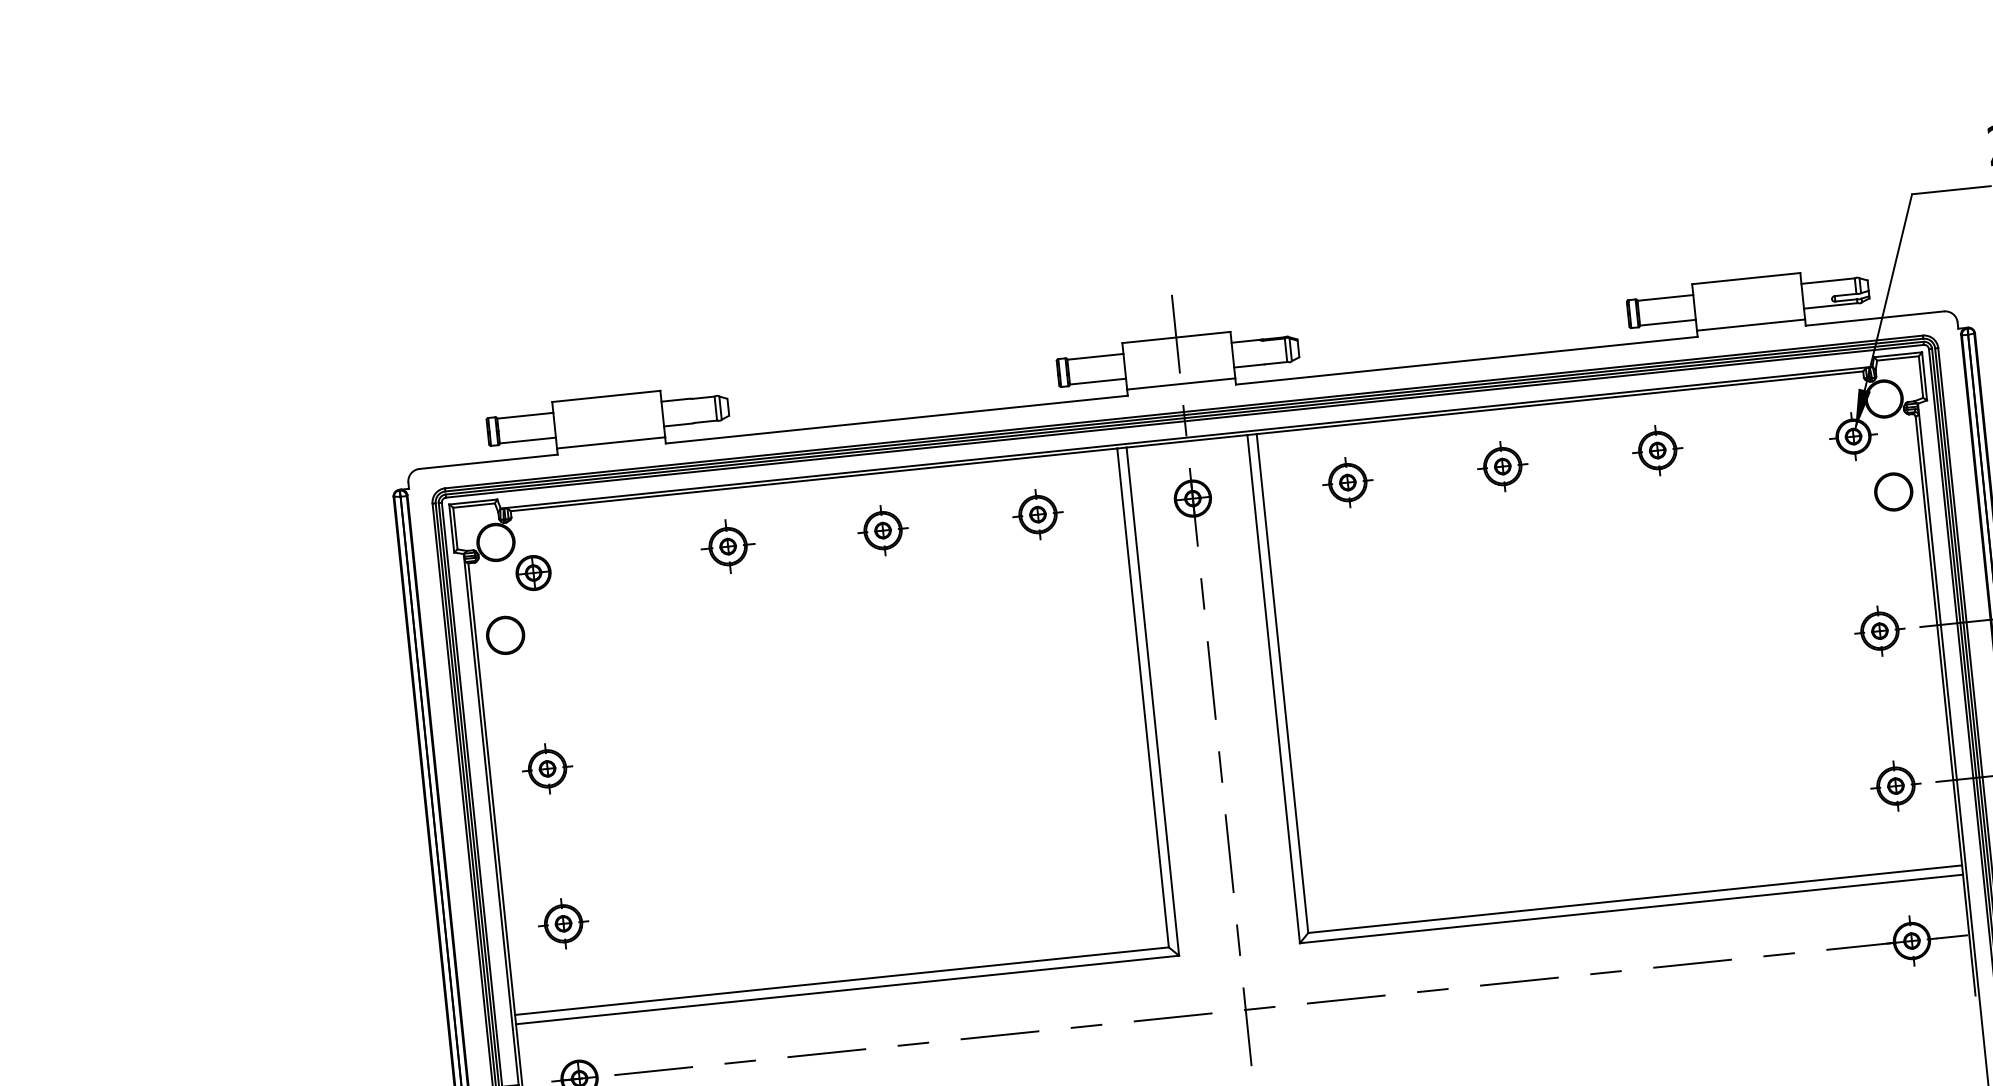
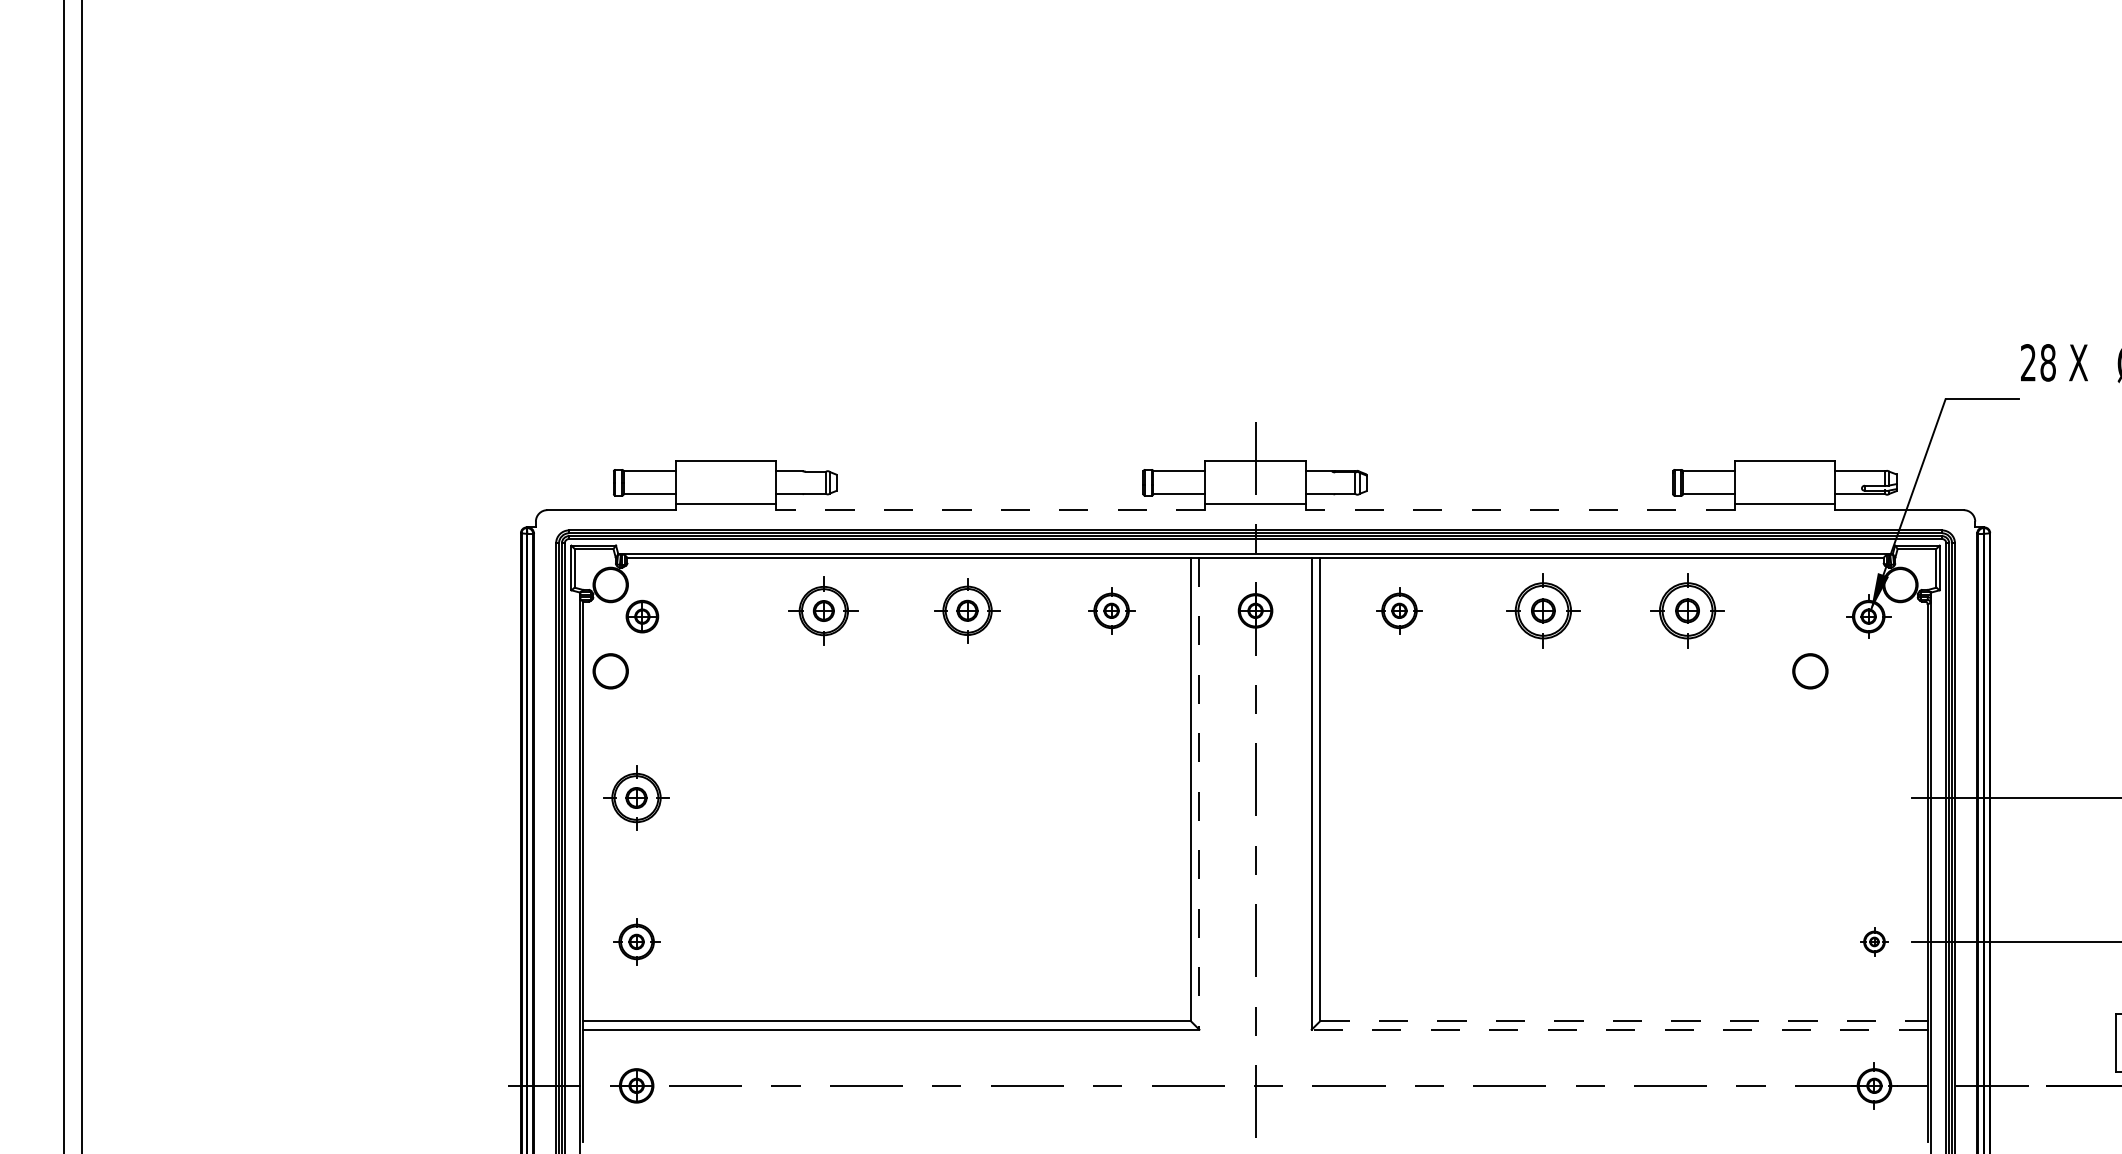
line: (1465, 361) -> (1519, 510), solid -> dashed
line: (896, 420) -> (990, 510), solid -> dashed
part: (1656, 450) -> (1686, 610), size x1.6
part: (1502, 466) -> (1543, 610), size x1.6
circle: (1893, 492) -> (1810, 671), moved
part: (882, 530) -> (967, 610), size x1.4
part: (727, 546) -> (823, 610), size x1.4
part: (1879, 630) -> (1874, 797), removed
line: (1153, 702) -> (1199, 794), solid -> dashed
part: (547, 768) -> (636, 797), size x1.4
part: (1895, 785) -> (1874, 941), size x0.6
line: (1635, 899) -> (1624, 1021), solid -> dashed
line: (1631, 908) -> (1619, 1029), solid -> dashed

